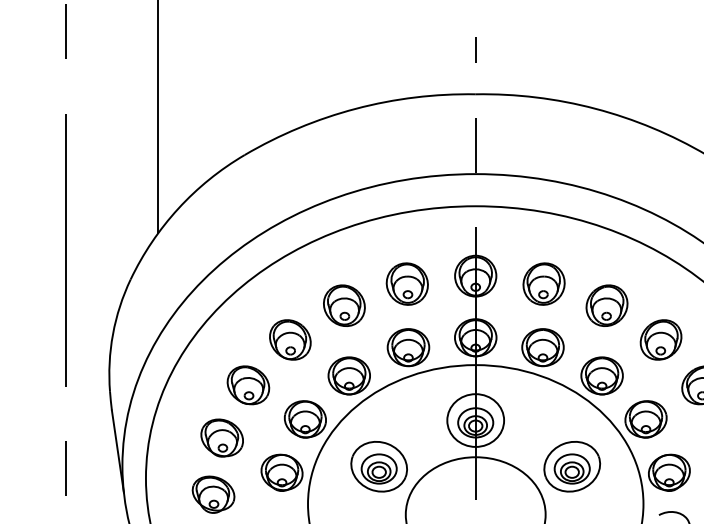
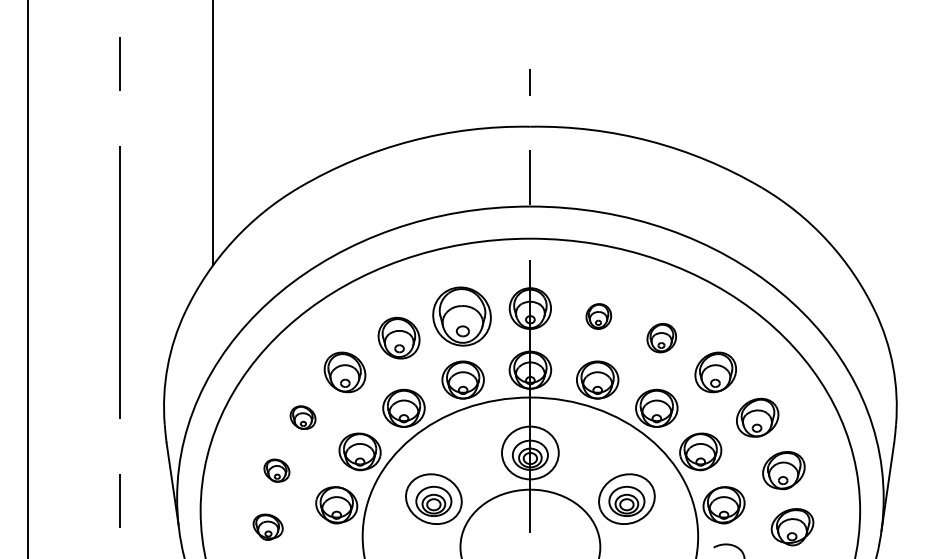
part: (406, 284) -> (461, 316), size x1.4
part: (543, 284) -> (598, 316), size x0.6
part: (606, 305) -> (661, 337), size x0.7
part: (247, 385) -> (302, 417), size x0.6
part: (221, 438) -> (276, 470), size x0.6
part: (212, 495) -> (267, 527), size x0.7

